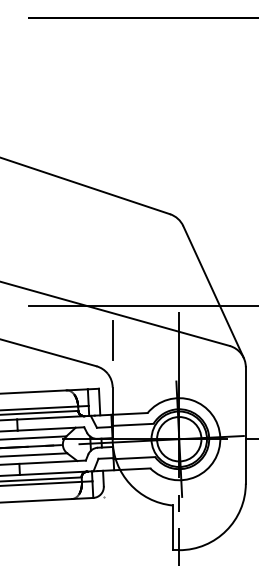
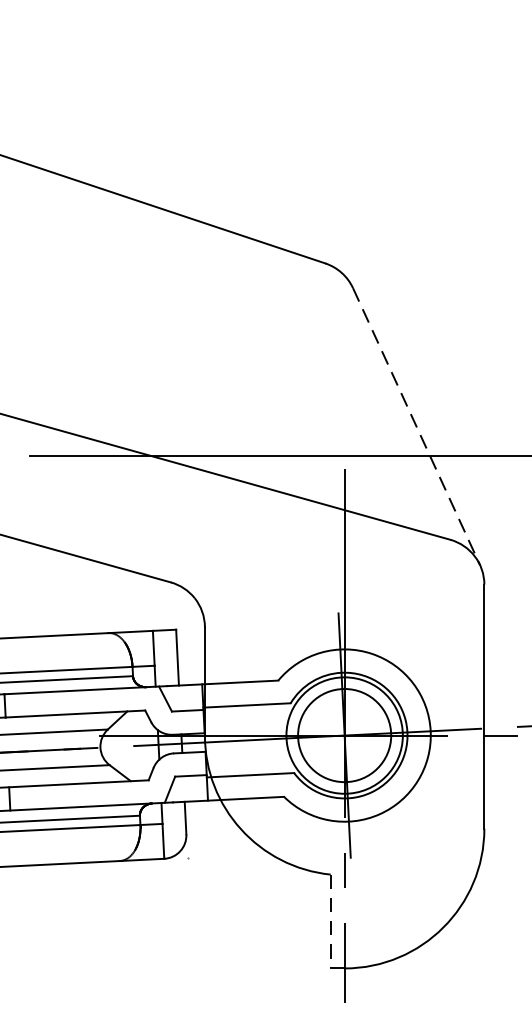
line: (213, 292) -> (416, 427), solid -> dashed
line: (112, 340) -> (204, 528), removed
line: (172, 528) -> (330, 922), solid -> dashed

